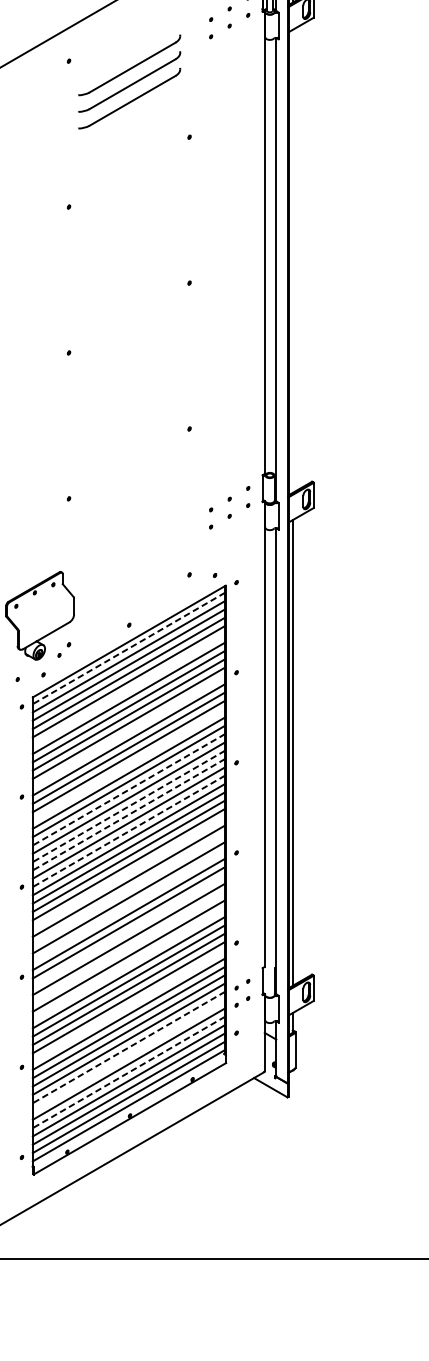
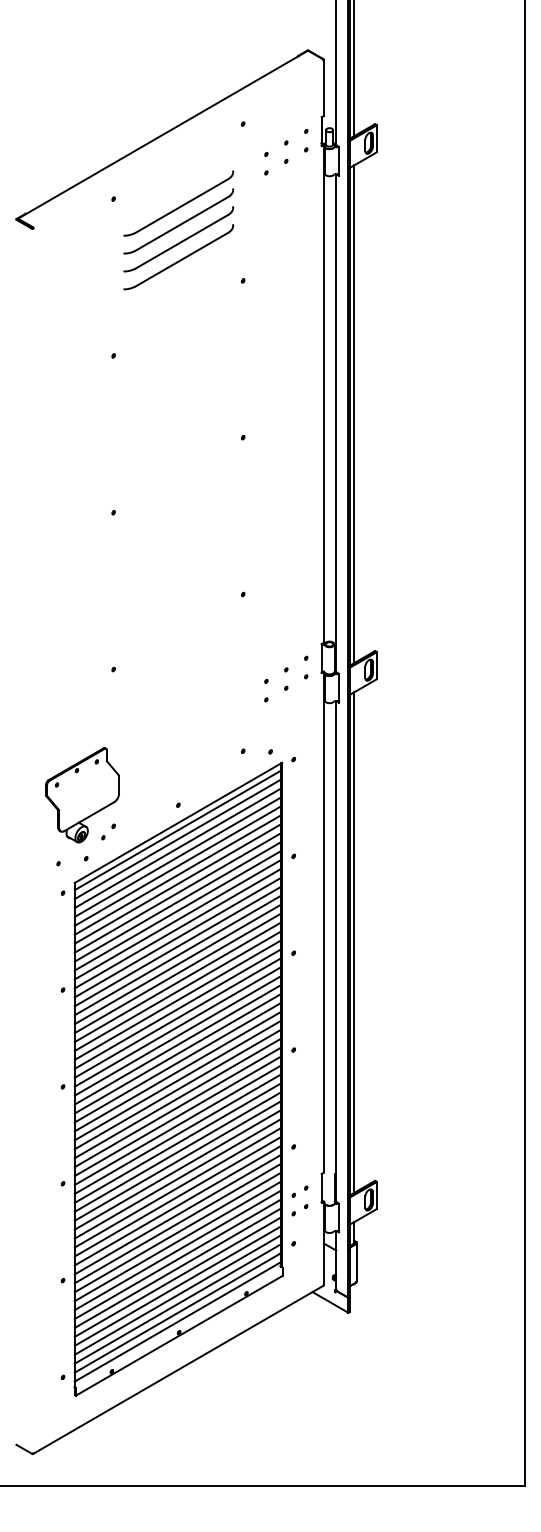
part: (129, 115) -> (178, 257), added
line: (293, 261) -> (354, 414), added
line: (128, 648) -> (177, 830), dashed -> solid
line: (128, 689) -> (177, 874), added
line: (128, 731) -> (177, 919), added
line: (128, 764) -> (177, 955), added
line: (128, 790) -> (177, 982), dashed -> solid
line: (128, 806) -> (177, 1000), dashed -> solid
line: (128, 815) -> (177, 1009), dashed -> solid
line: (128, 831) -> (177, 1027), dashed -> solid
line: (128, 872) -> (177, 1071), added
line: (128, 889) -> (177, 1089), added
line: (128, 906) -> (177, 1107), added
line: (128, 930) -> (177, 1133), added
line: (128, 947) -> (177, 1151), added
line: (128, 964) -> (177, 1169), added
line: (128, 1005) -> (177, 1214), added
line: (128, 1047) -> (177, 1259), dashed -> solid
line: (128, 1056) -> (177, 1268), added
line: (128, 1072) -> (177, 1286), dashed -> solid

